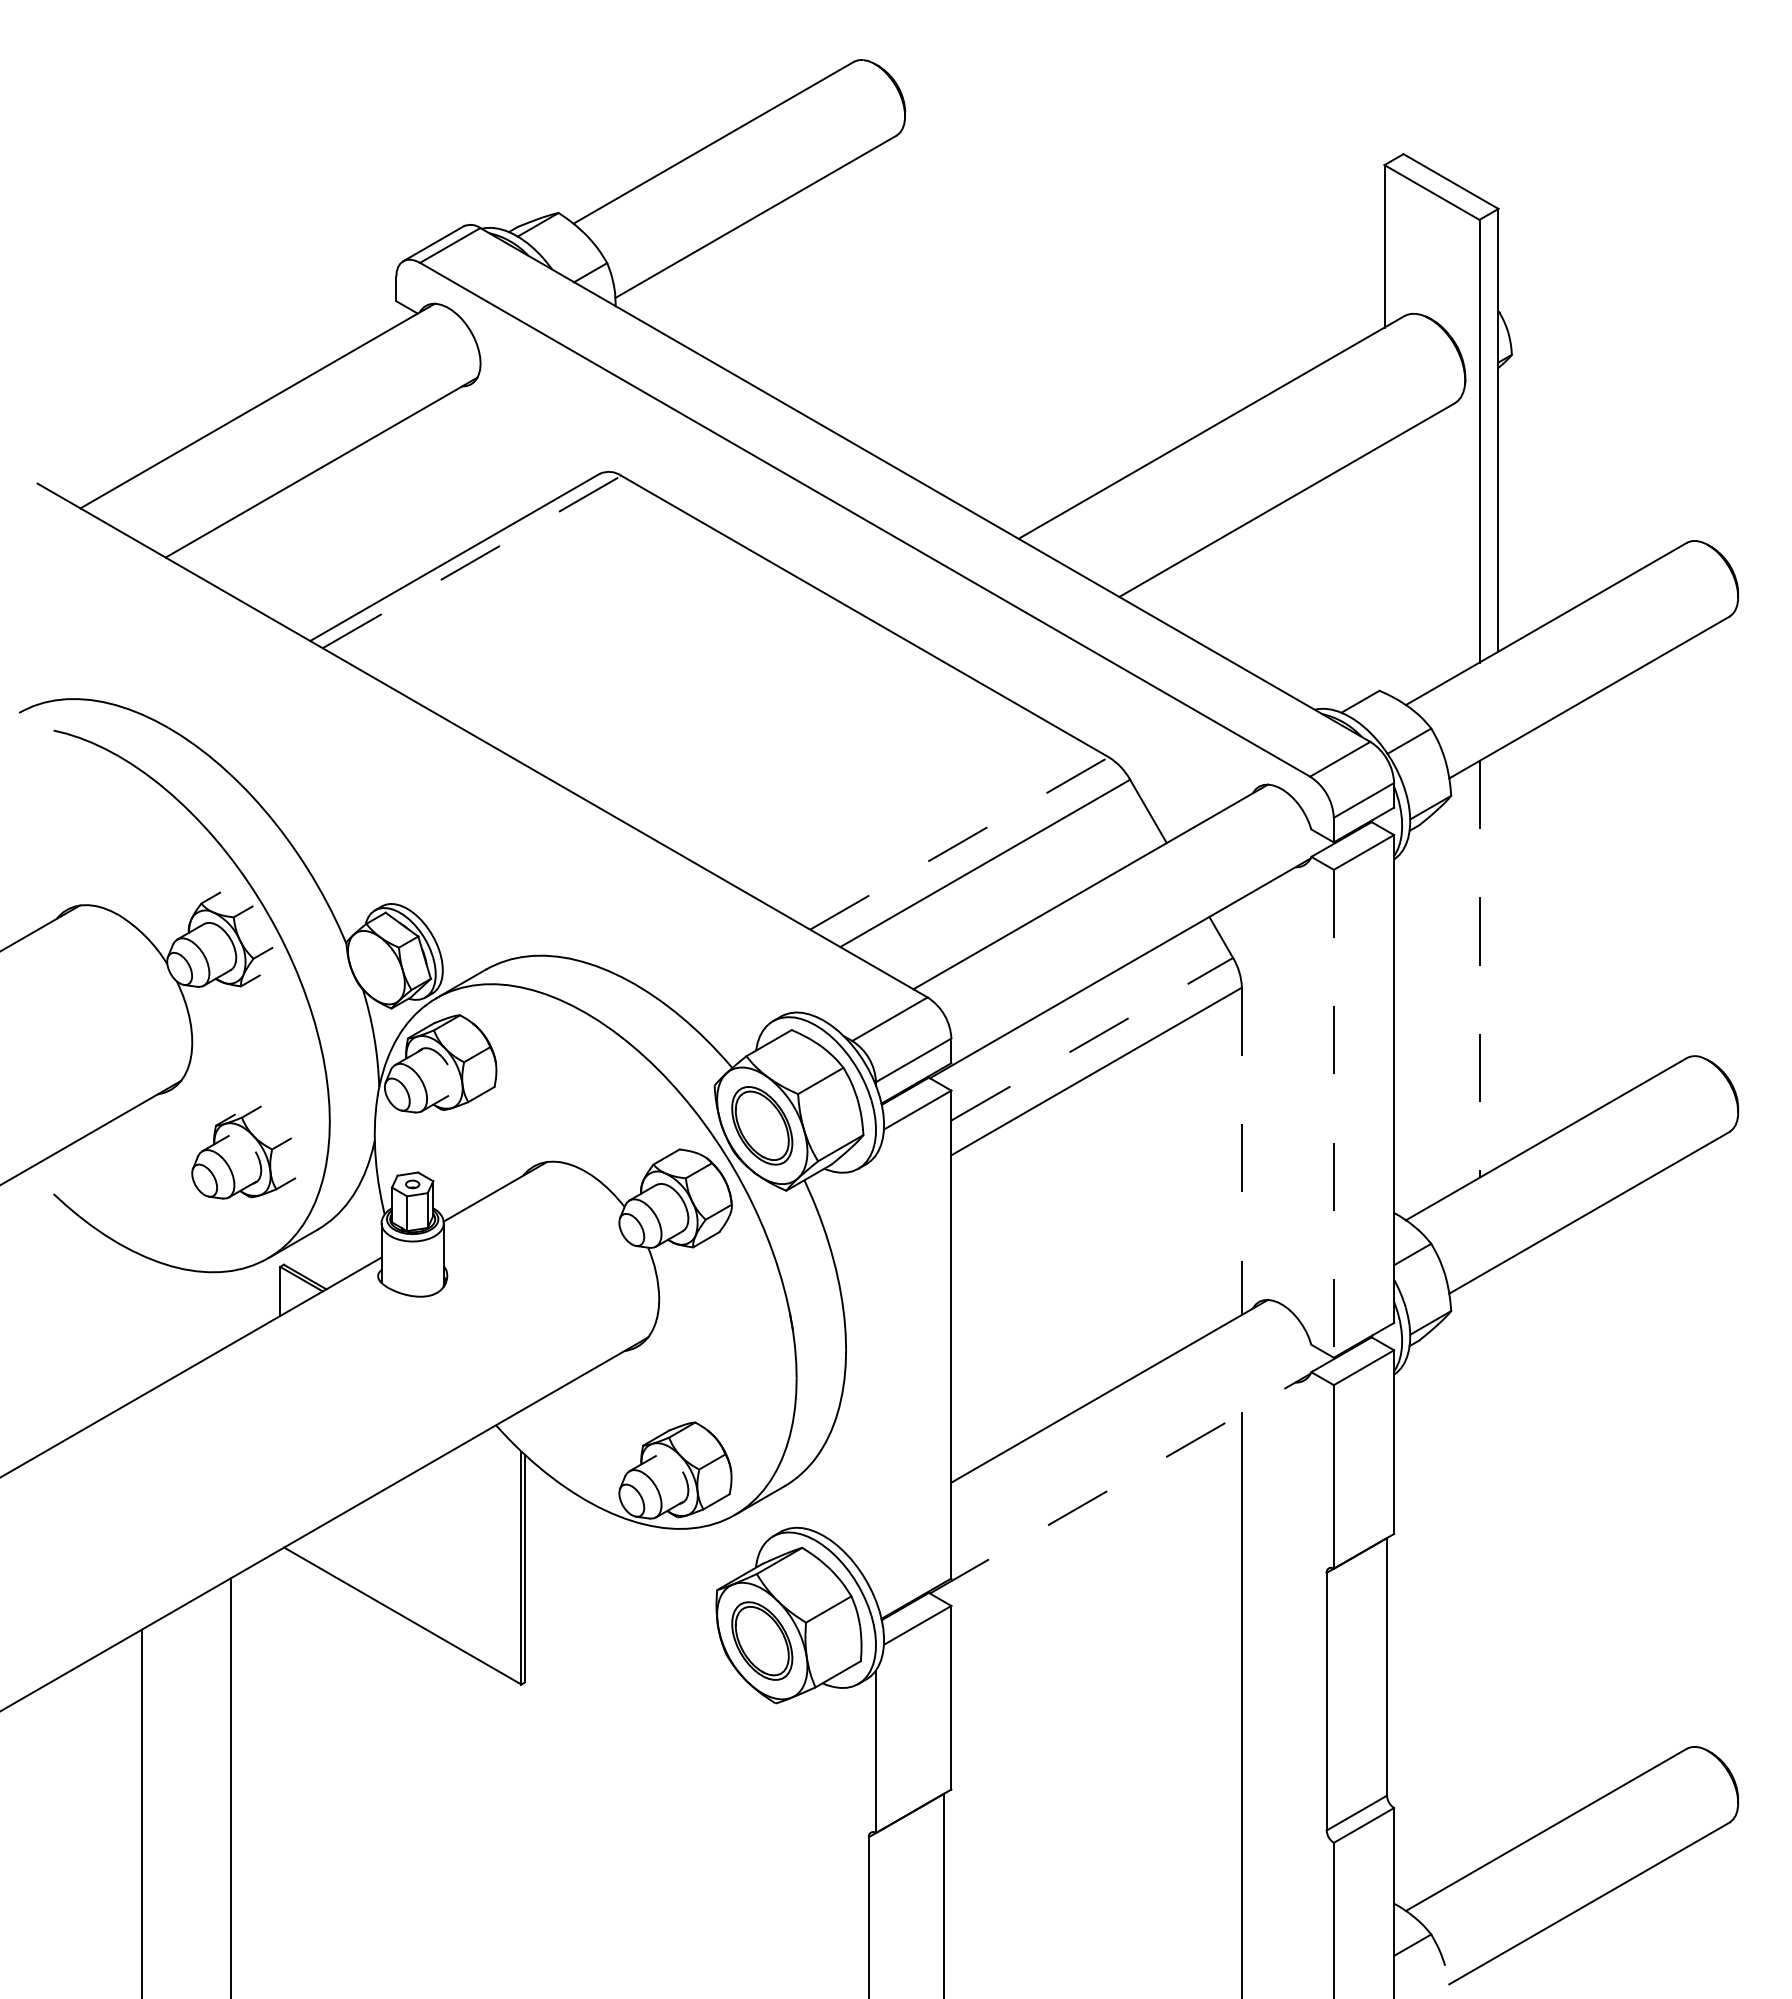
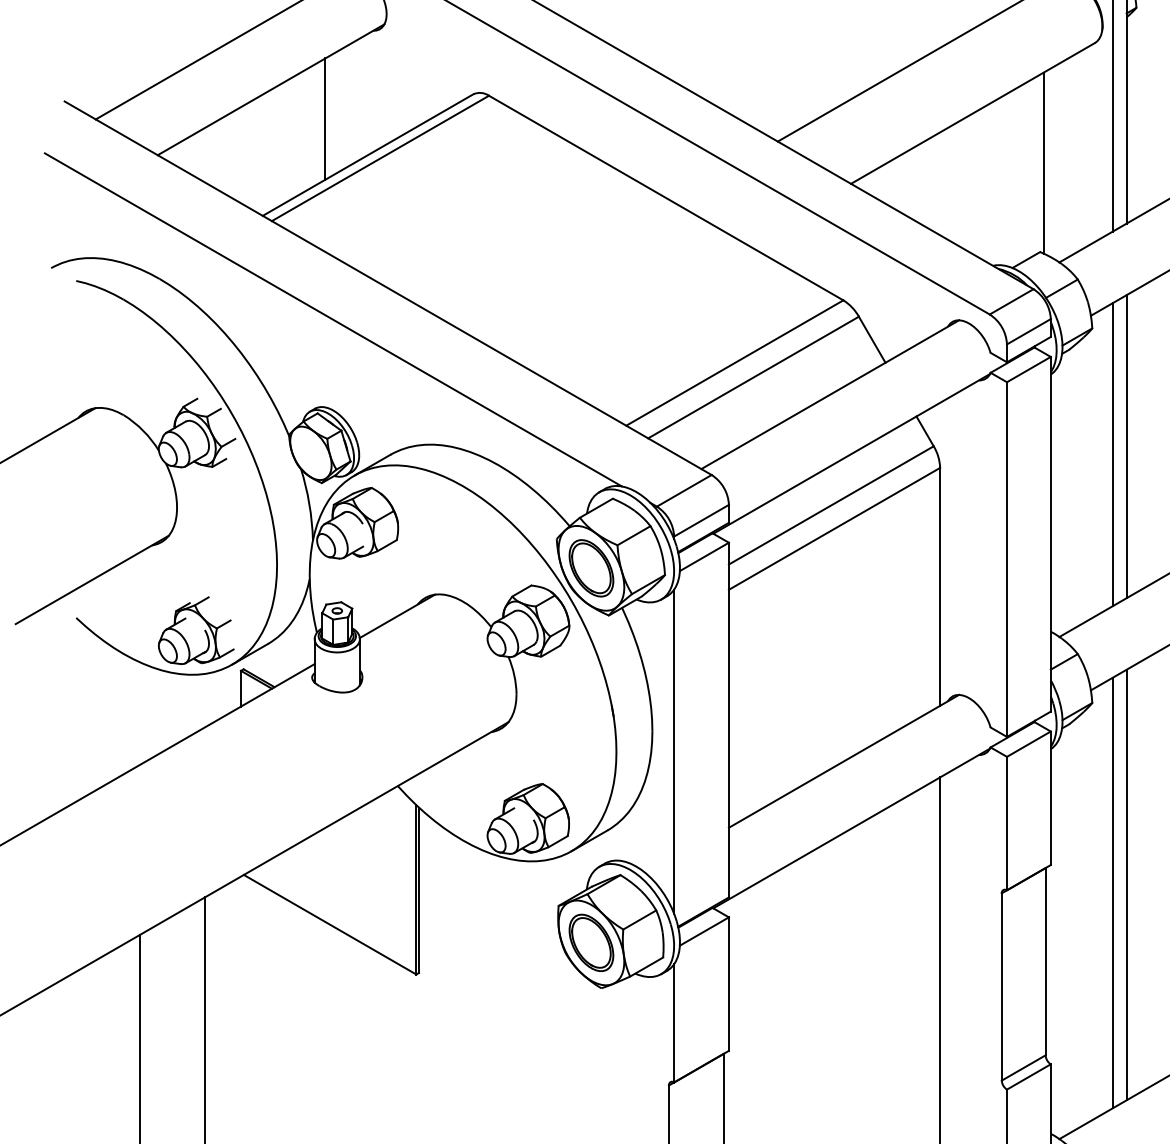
line: (396, 507) -> (325, 118), added
line: (472, 561) -> (380, 158), dashed -> solid
line: (1384, 568) -> (1043, 163), added
line: (407, 784) -> (333, 320), added
line: (959, 843) -> (734, 363), dashed -> solid
line: (1498, 958) -> (1126, 446), added
line: (1479, 969) -> (1112, 454), dashed -> solid
line: (1092, 1039) -> (831, 505), dashed -> solid
line: (1333, 1113) -> (1006, 559), dashed -> solid
line: (1241, 1151) -> (939, 586), dashed -> solid
part: (243, 1152) -> (196, 630), moved
line: (876, 1377) -> (674, 751), added
line: (1120, 1483) -> (851, 828), dashed -> solid
line: (1498, 1561) -> (1126, 885), added
line: (1479, 1572) -> (1112, 893), added

